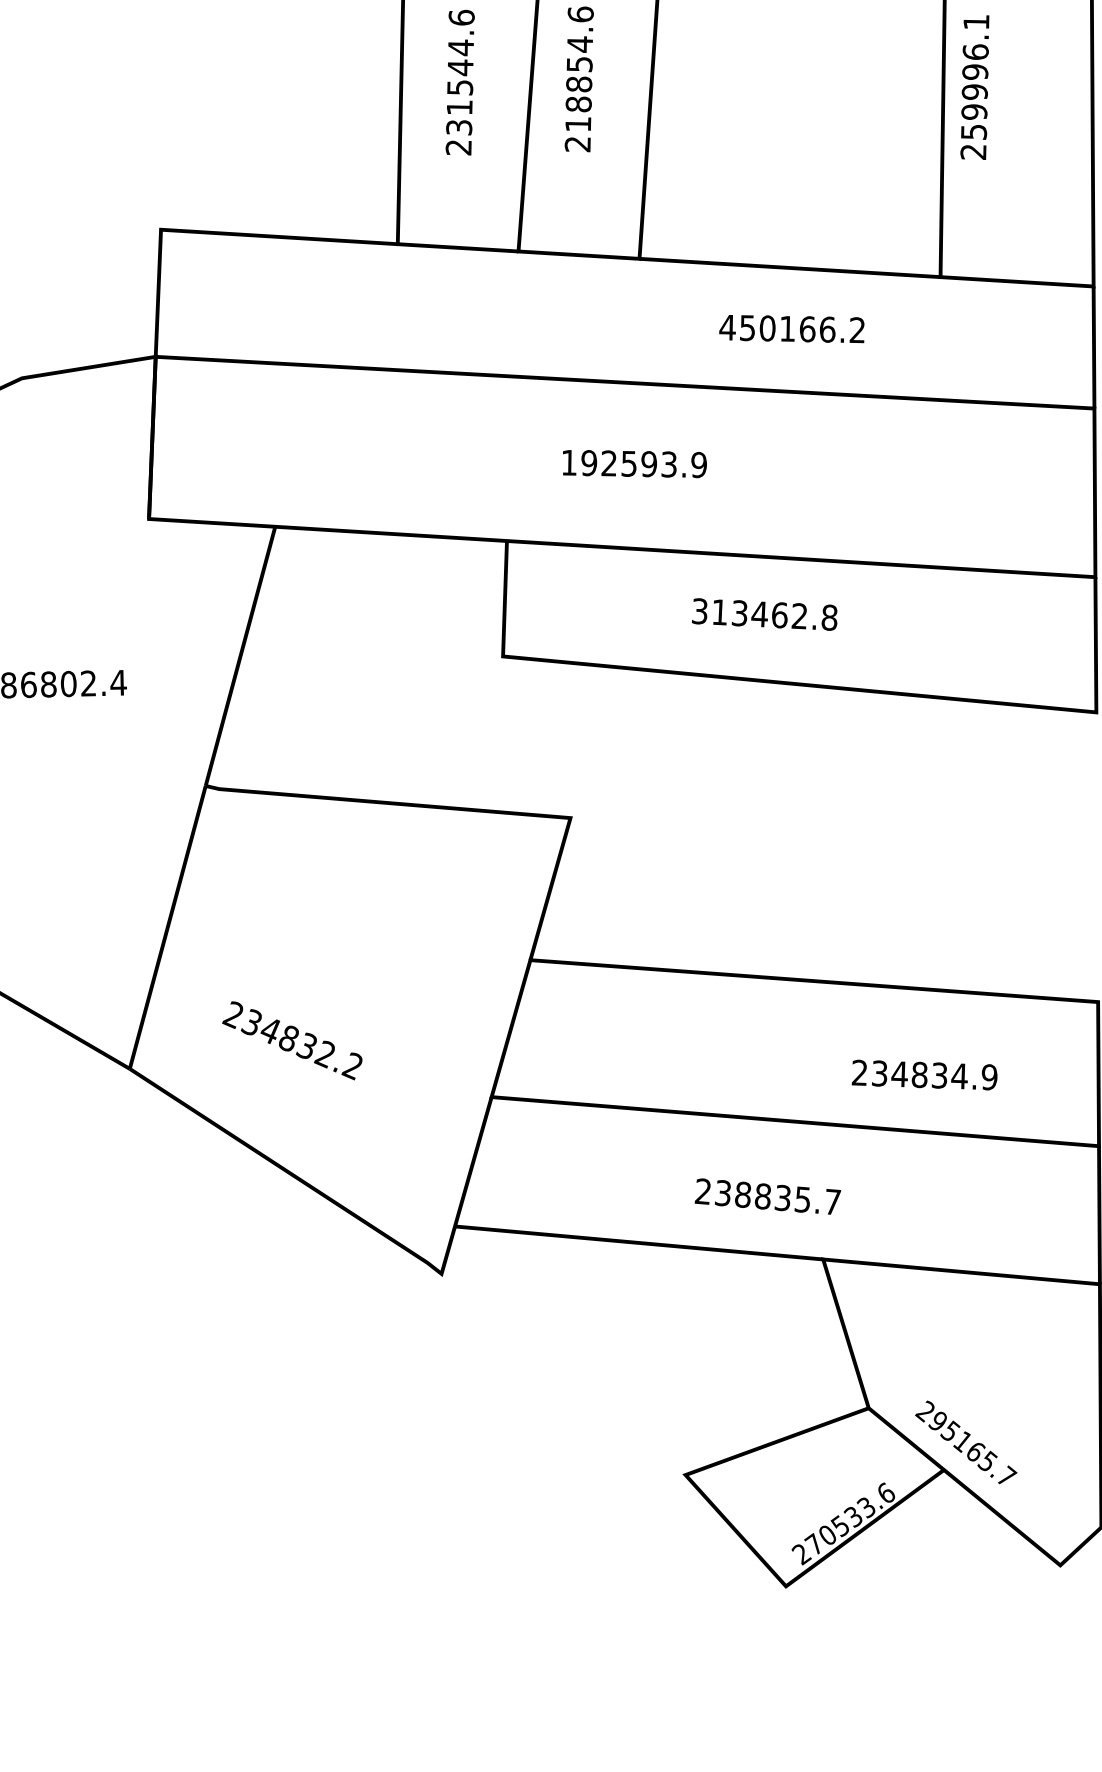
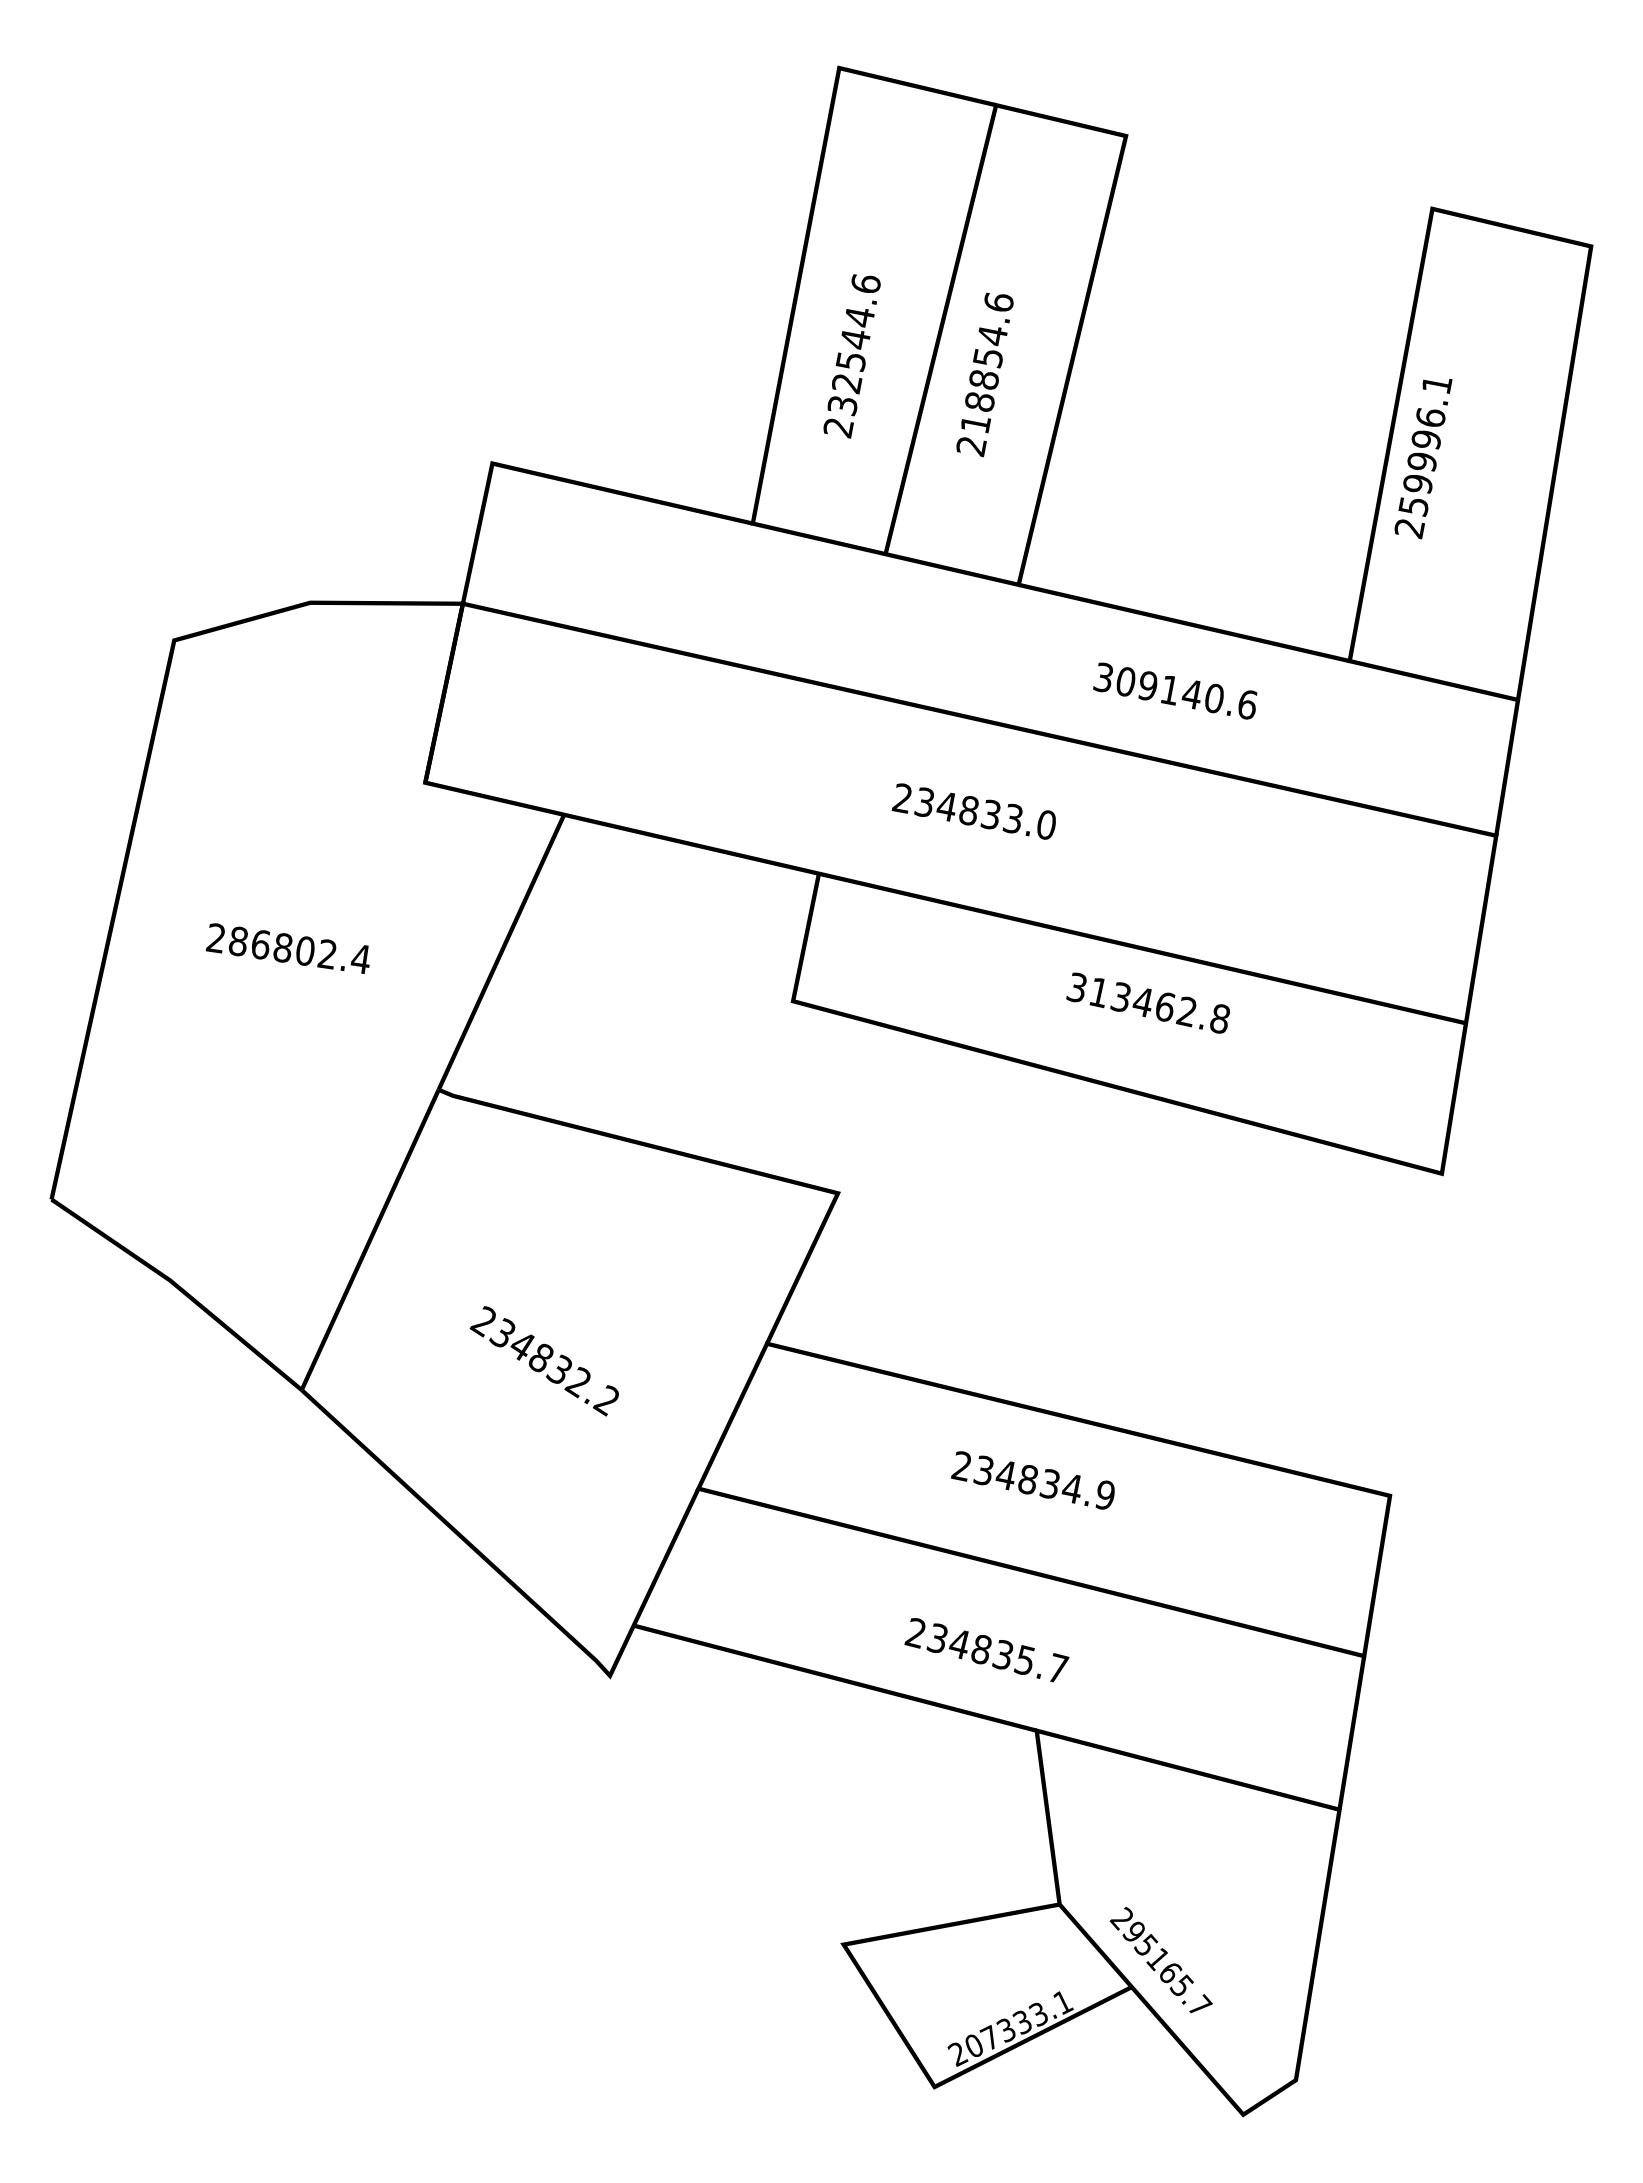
text: (460, 108) -> (847, 384), 231544.6 -> 232544.6
text: (792, 329) -> (1175, 691), 450166.2 -> 309140.6
text: (633, 463) -> (973, 811), 192593.9 -> 234833.0
text: (763, 614) -> (1147, 1002), moved
text: (291, 1041) -> (543, 1361), moved
text: (923, 1075) -> (1032, 1480), moved
text: (742, 1195) -> (959, 1644), 238835.7 -> 234835.7
text: (850, 1518) -> (1018, 2023), 270533.6 -> 207333.1

